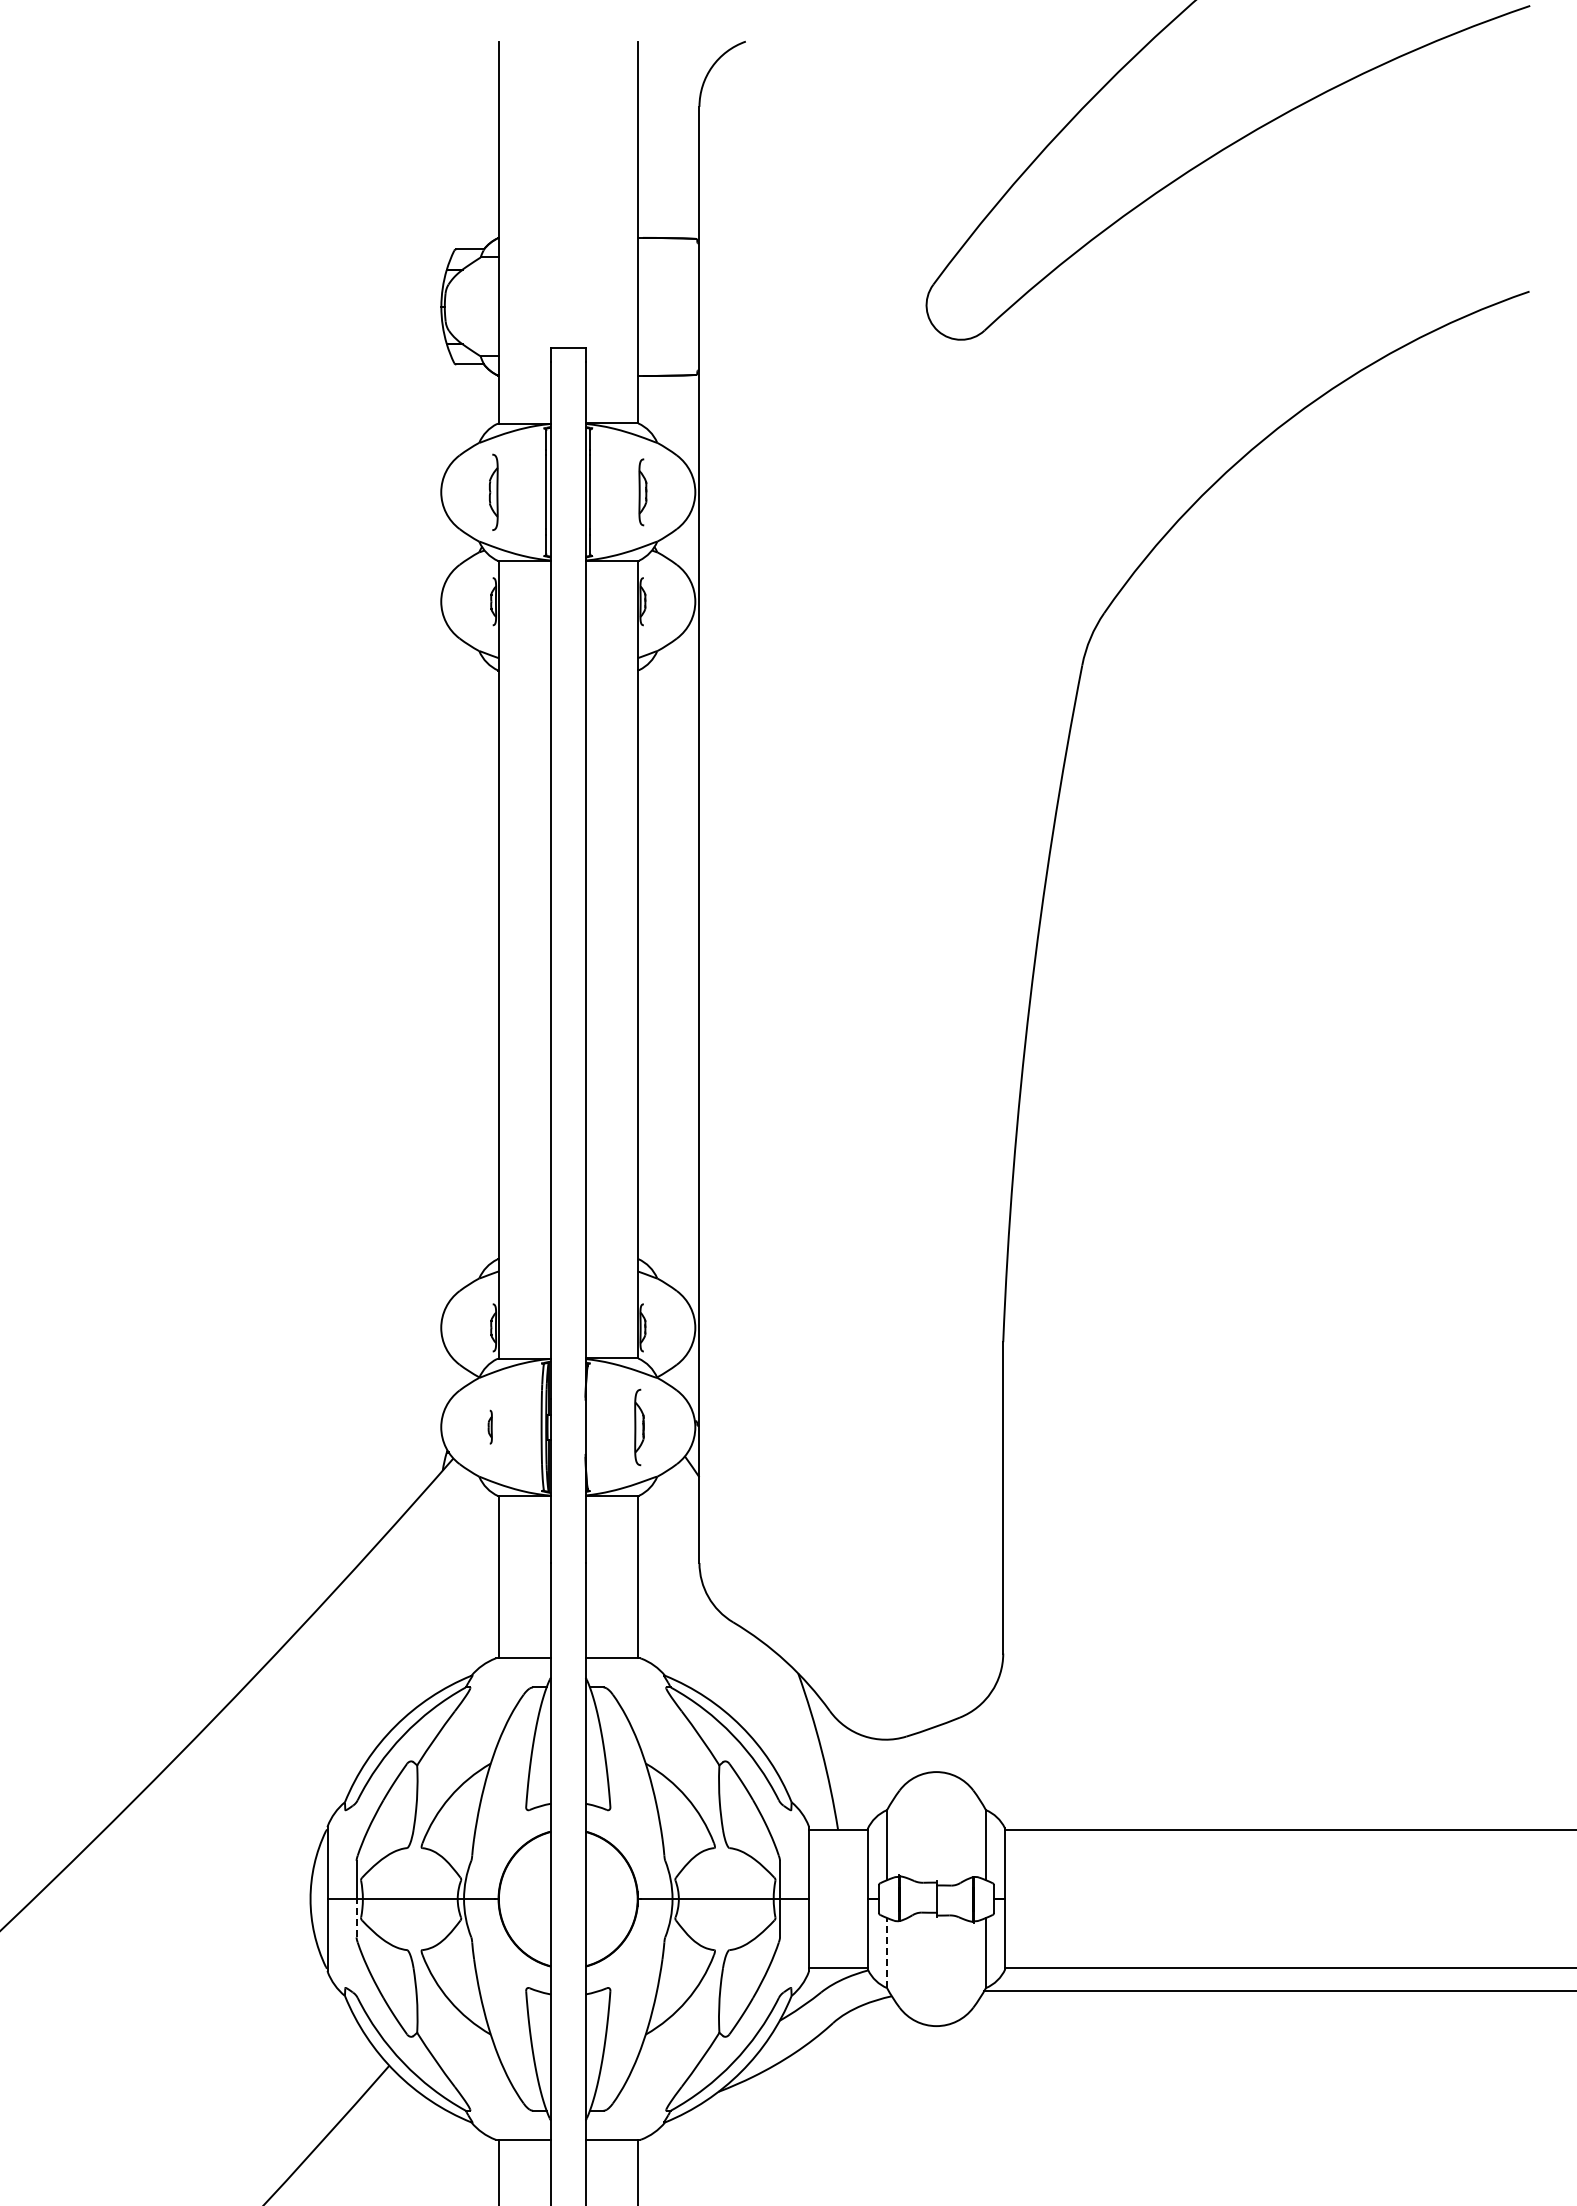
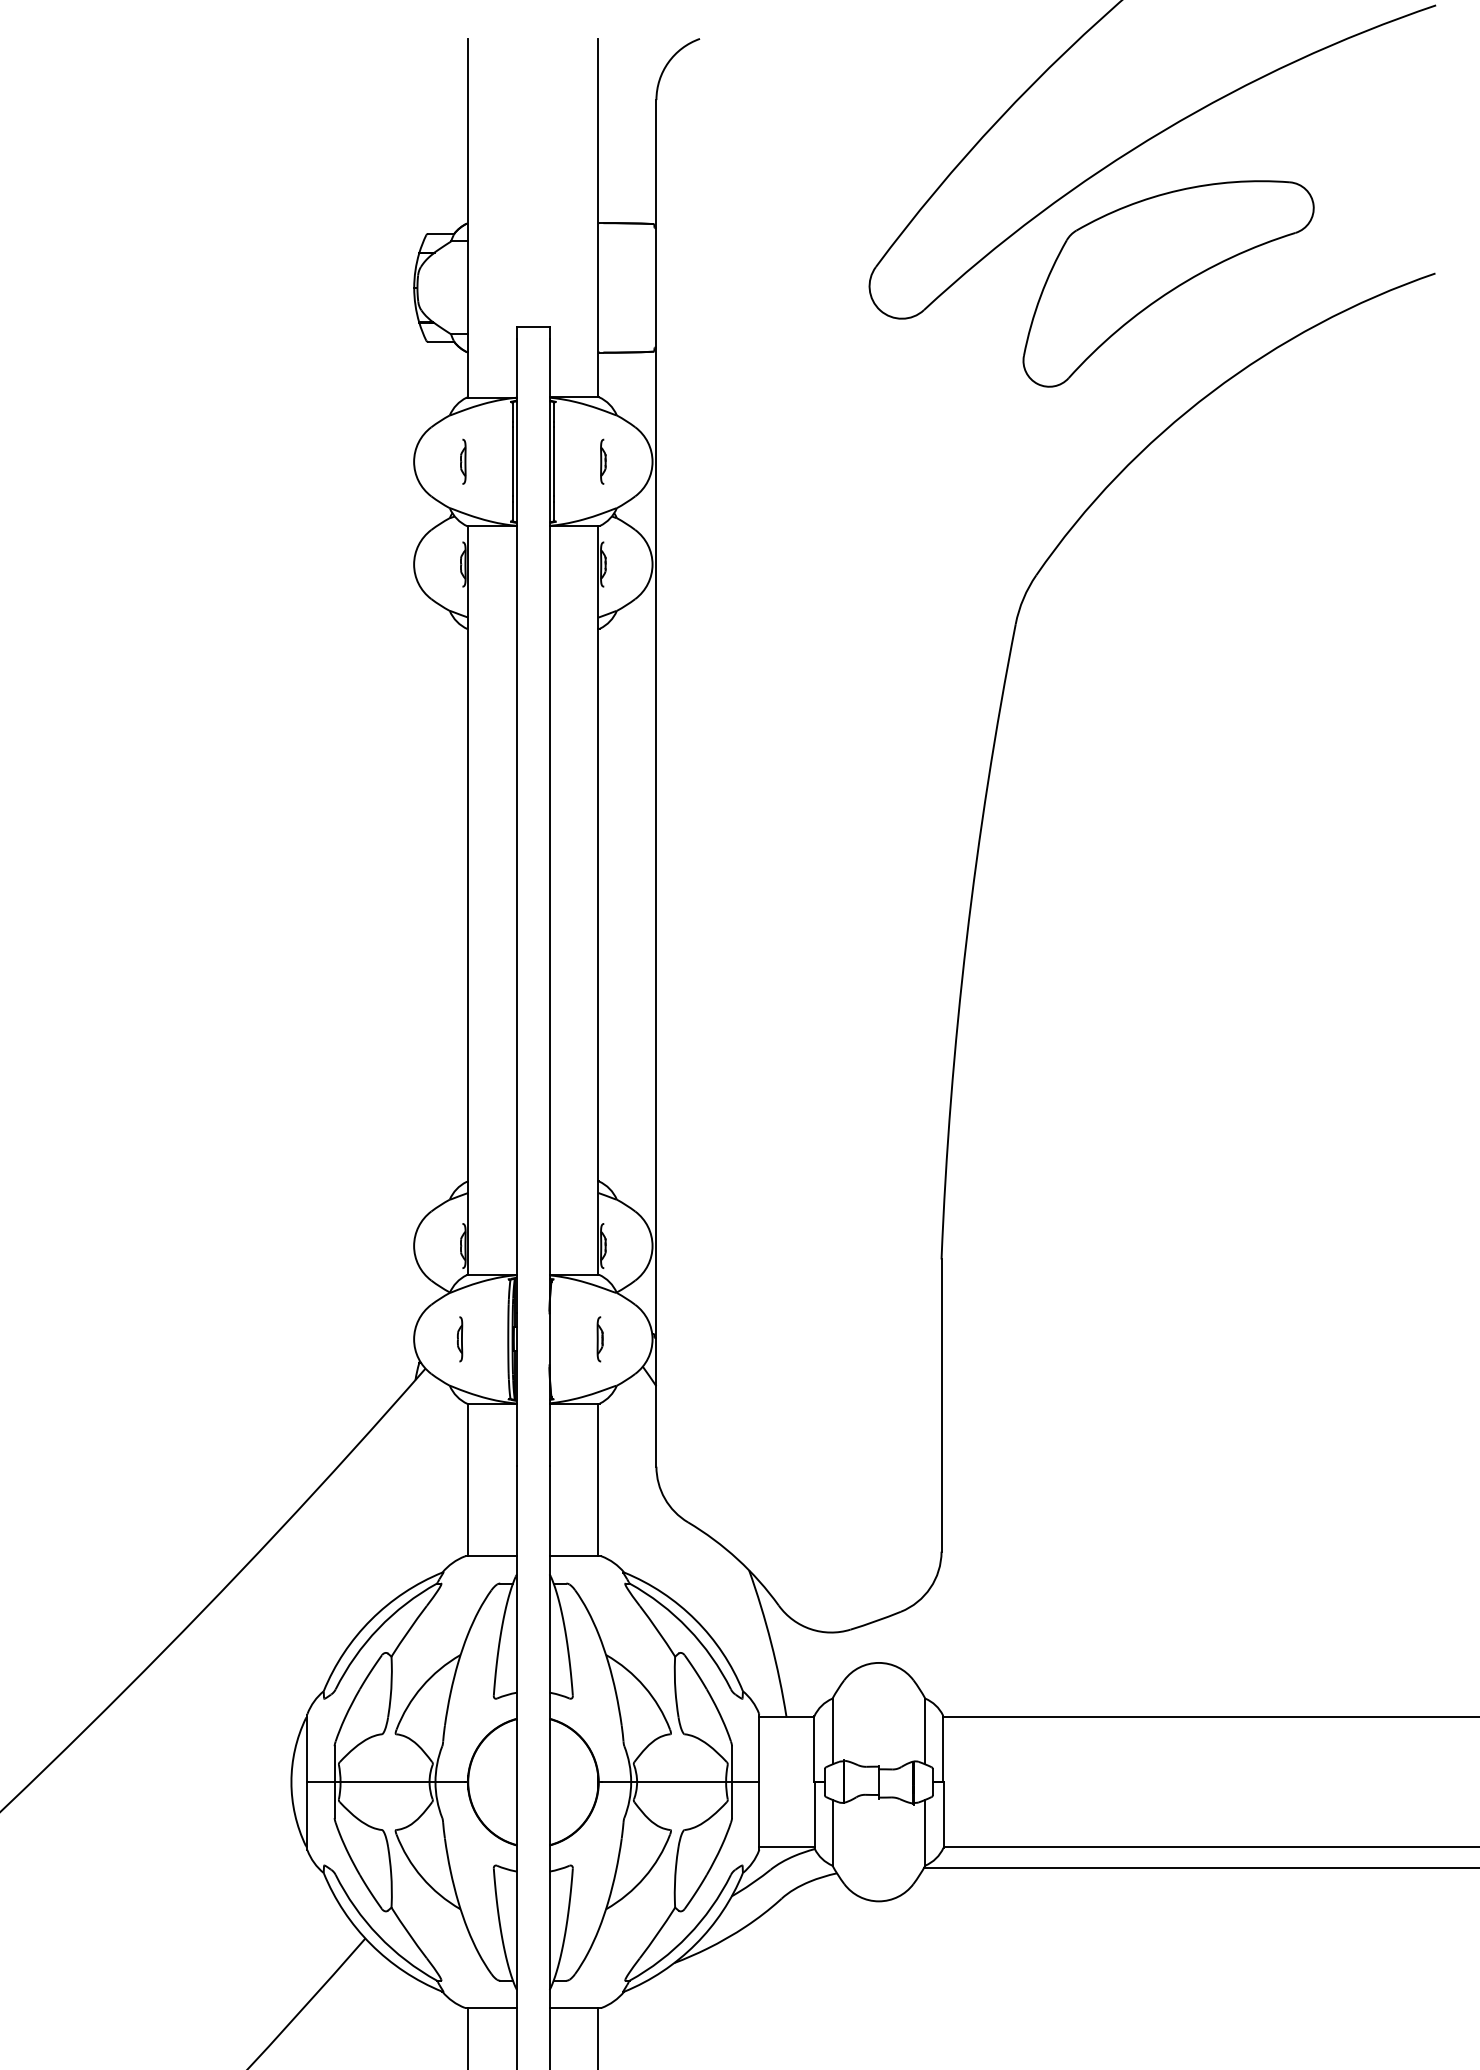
part: (1244, 302) -> (1167, 283), added
part: (493, 491) -> (463, 461), size x0.62
part: (642, 491) -> (602, 461), size x0.71
part: (490, 1426) -> (460, 1338), size x1.43
part: (639, 1426) -> (600, 1338), size x0.62
line: (356, 1917) -> (334, 1799), dashed -> solid
line: (887, 1952) -> (832, 1832), dashed -> solid

